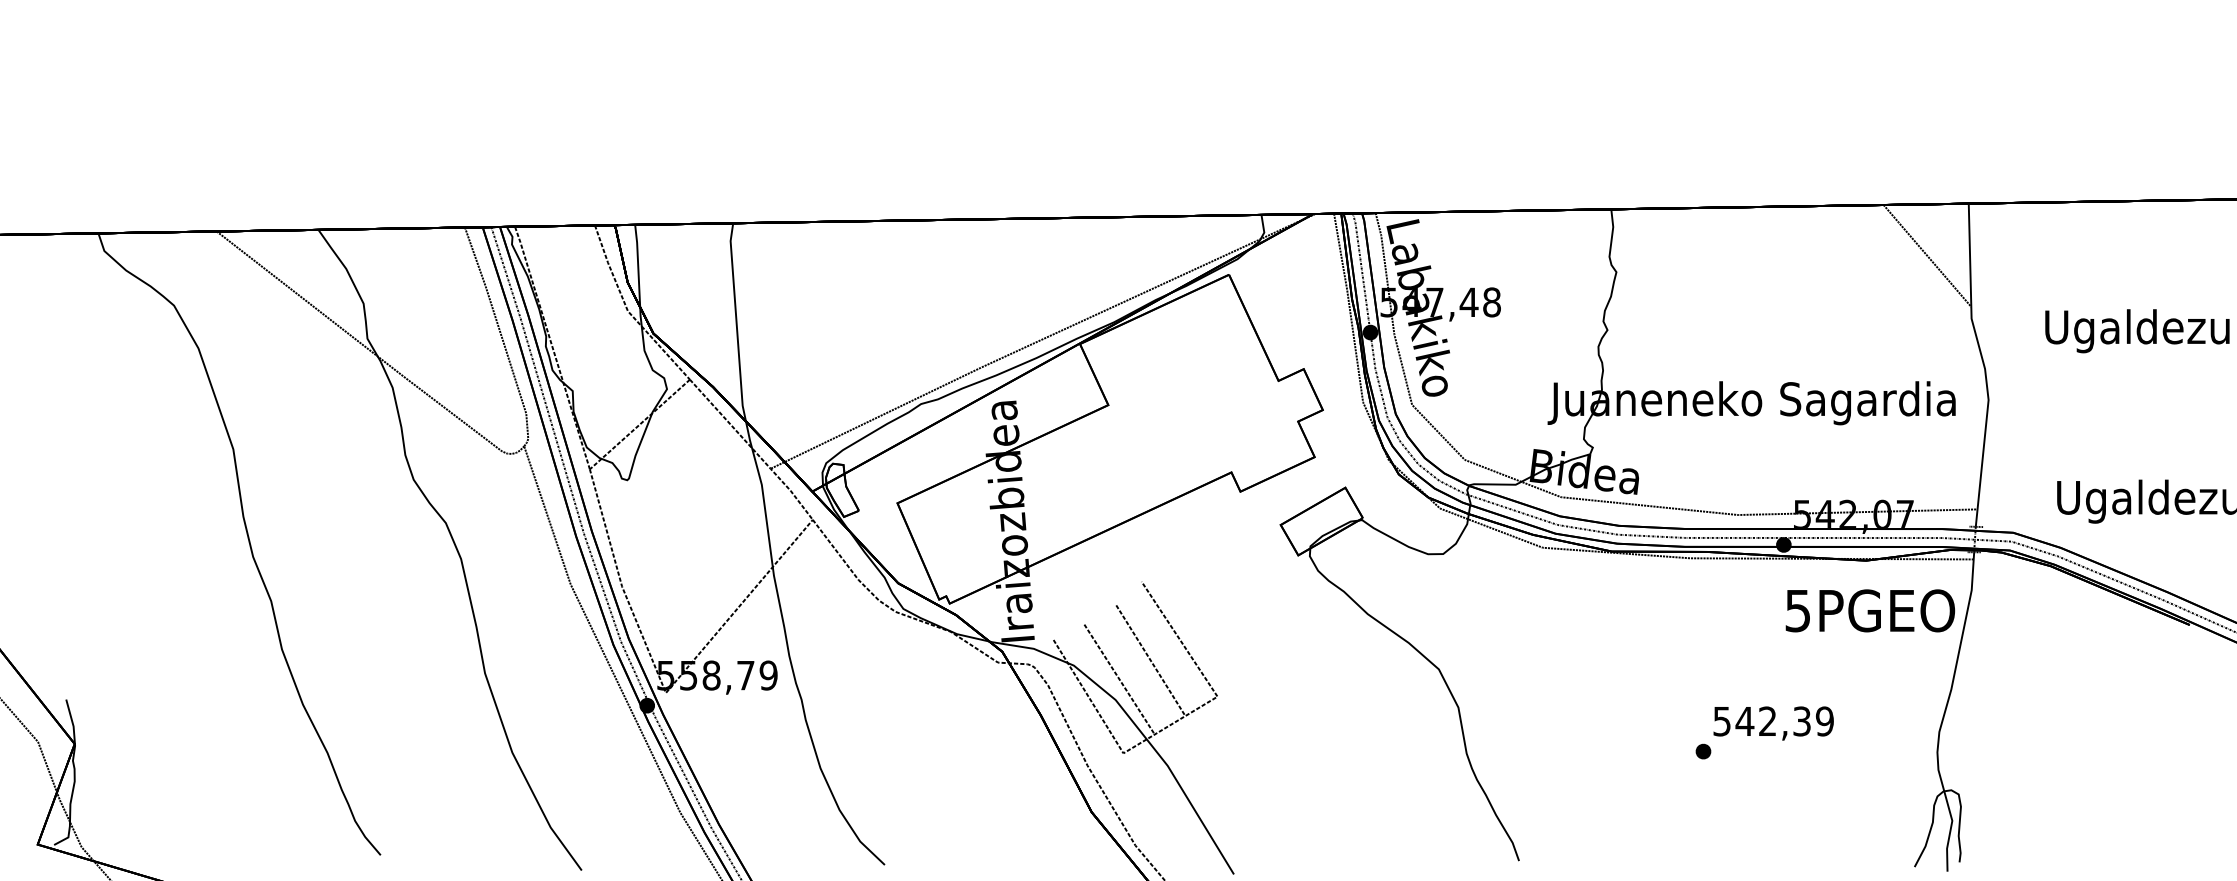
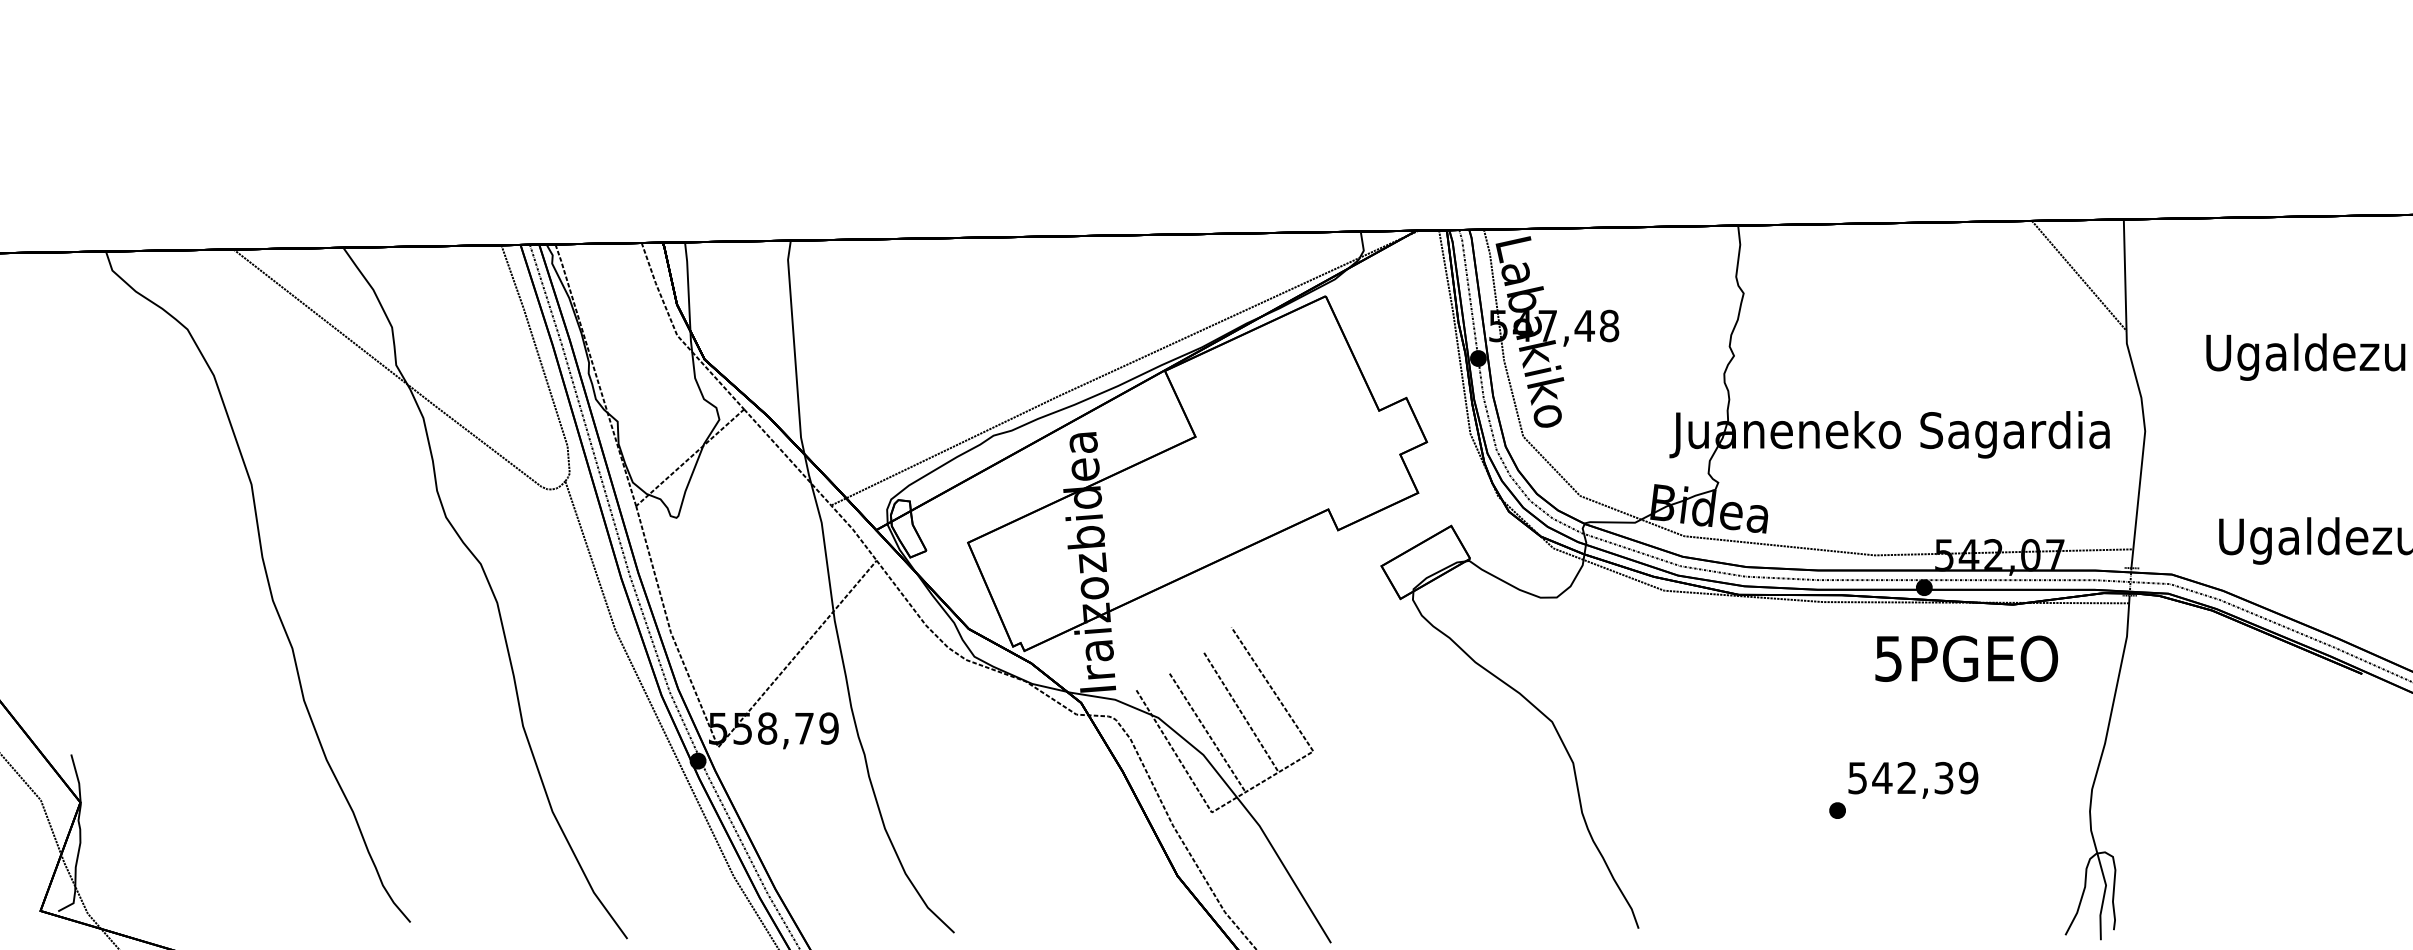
text: (1870, 610) -> (1966, 658), moved

